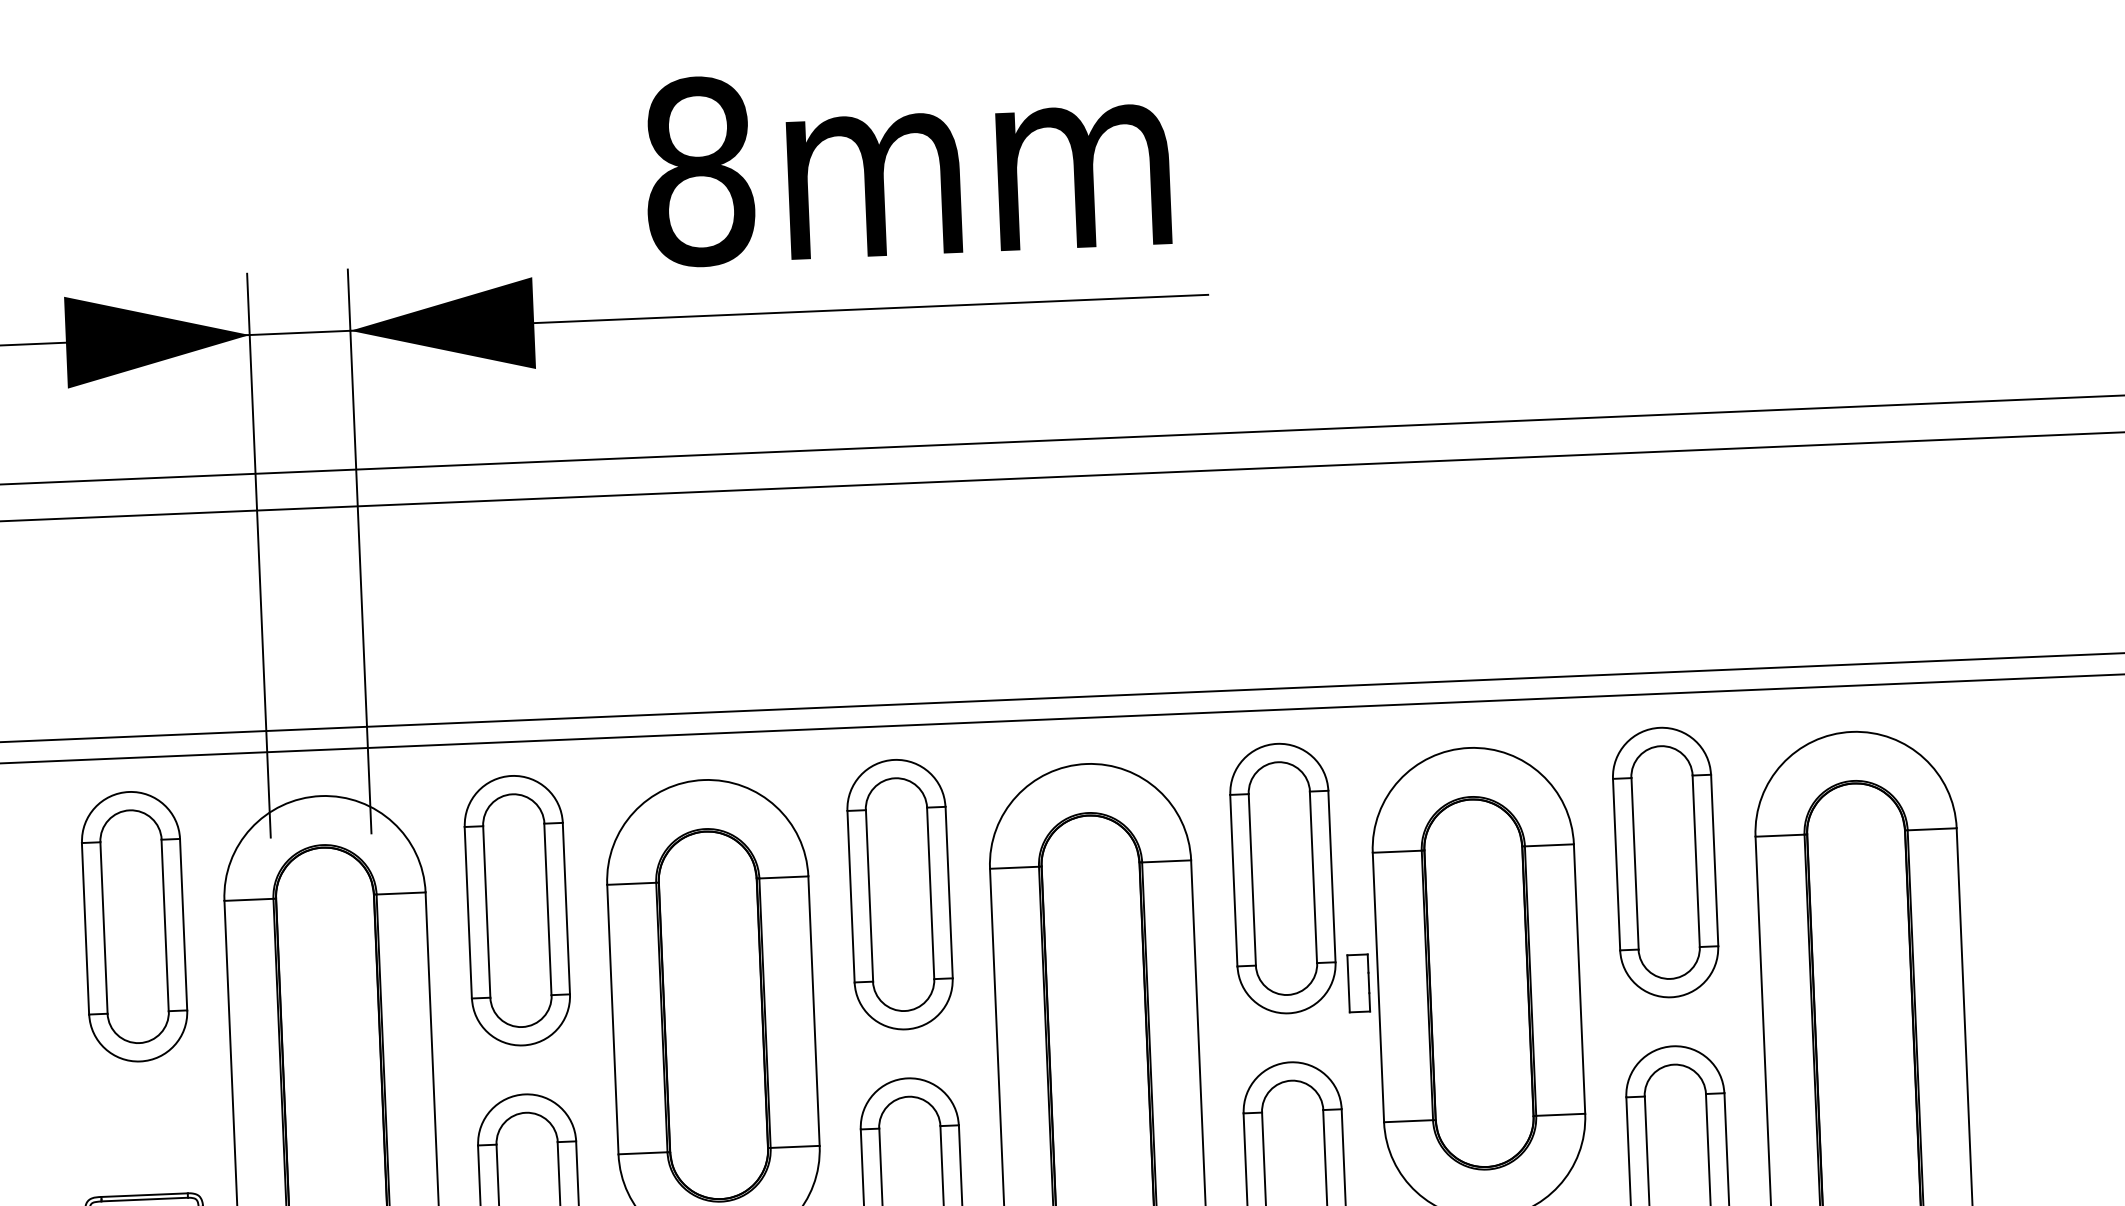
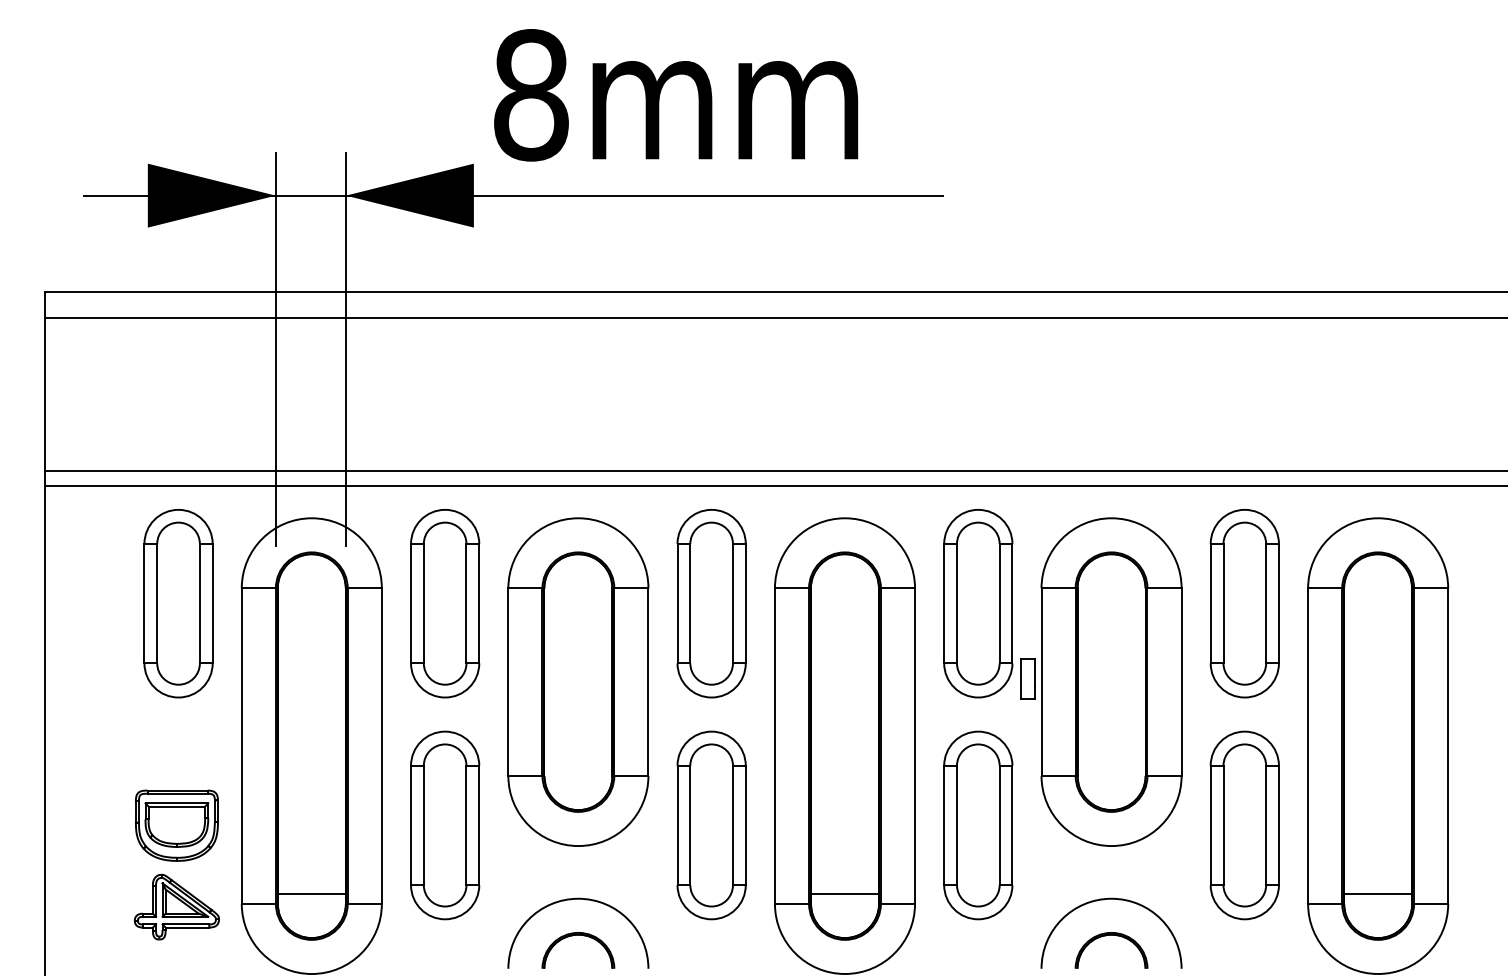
text: (908, 163) -> (676, 95), moved

